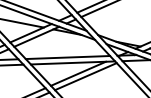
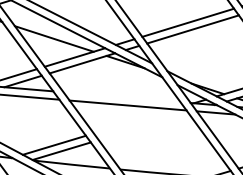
line: (67, 57) -> (121, 97), removed
line: (78, 73) -> (133, 121), removed
line: (85, 76) -> (143, 126), removed

